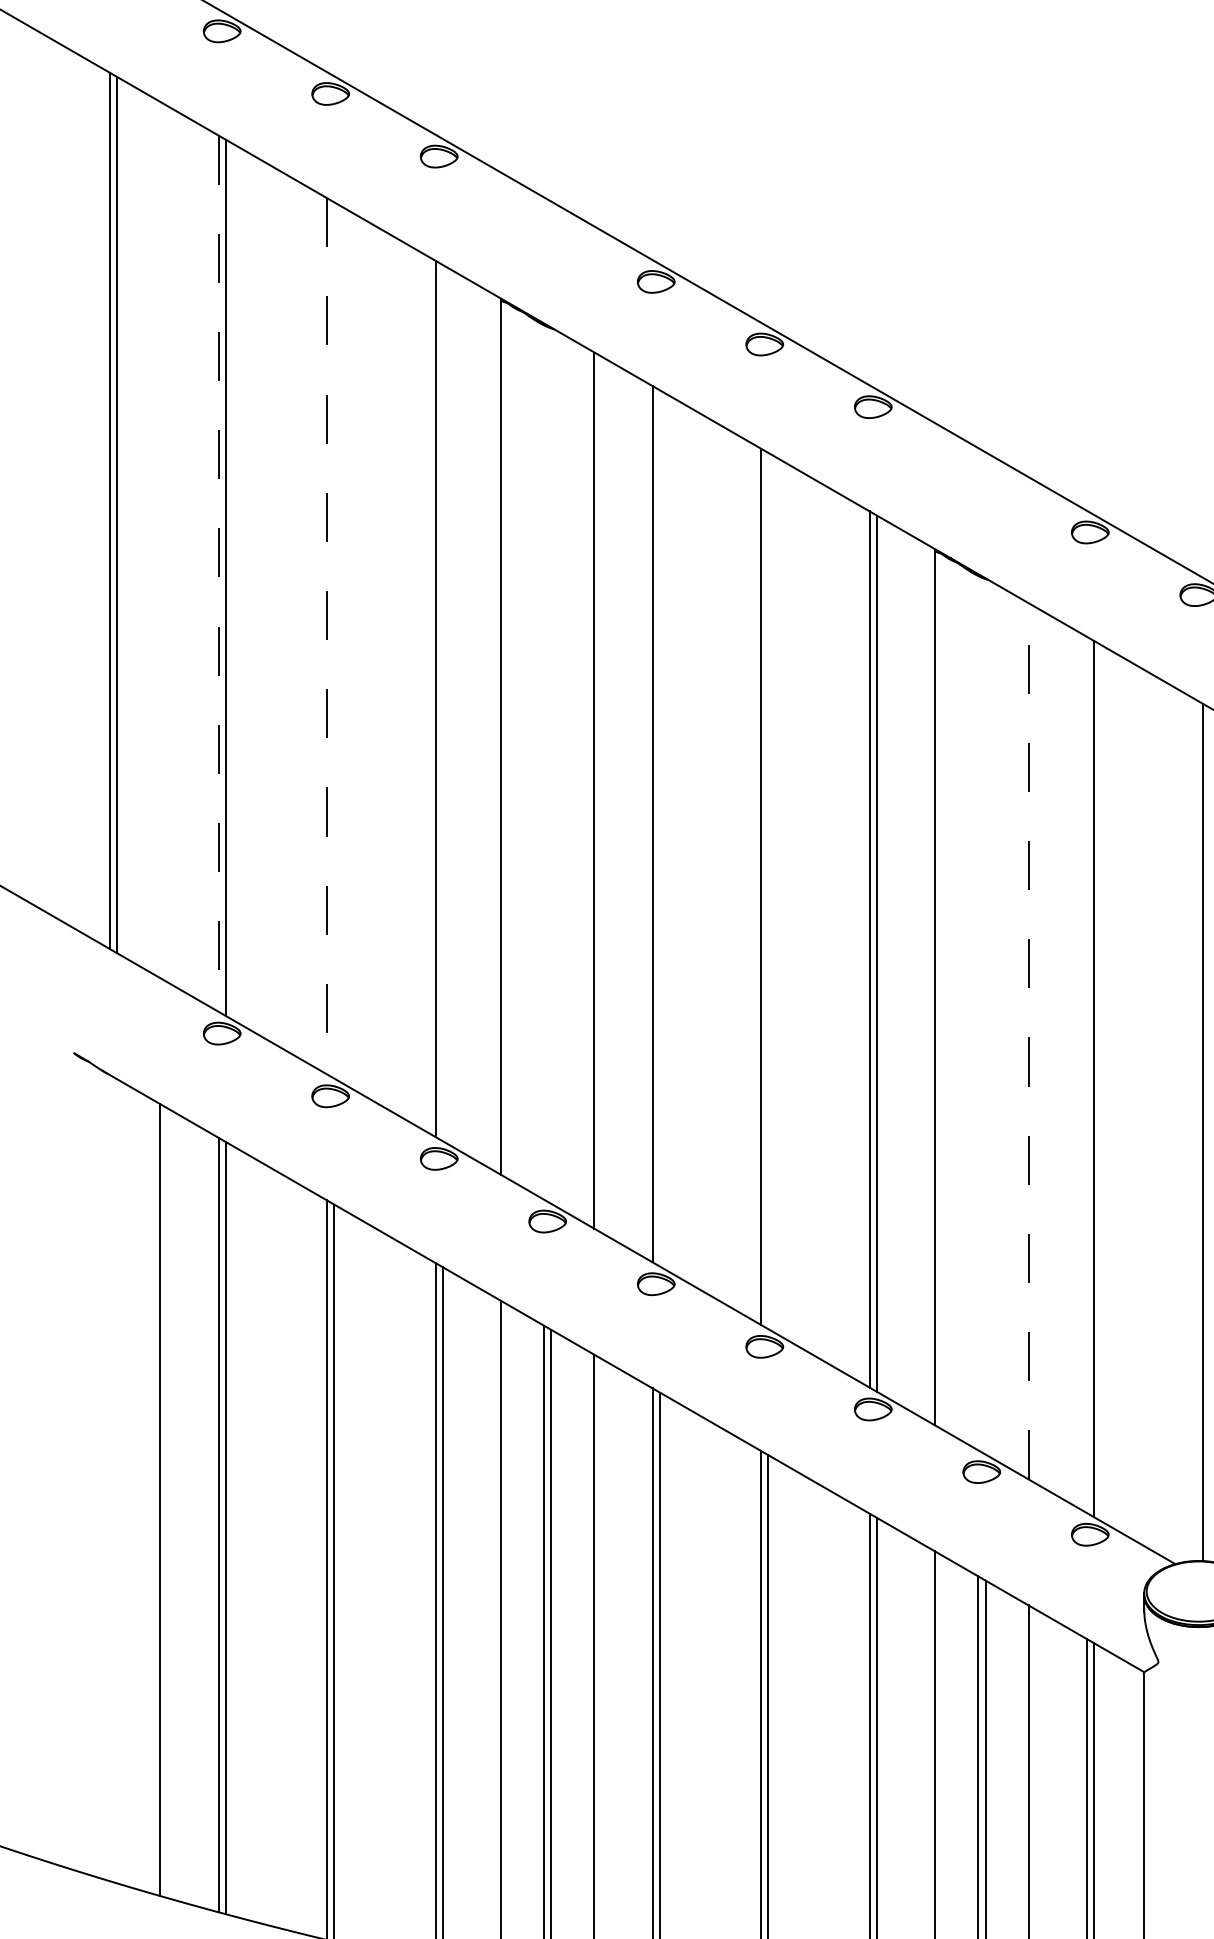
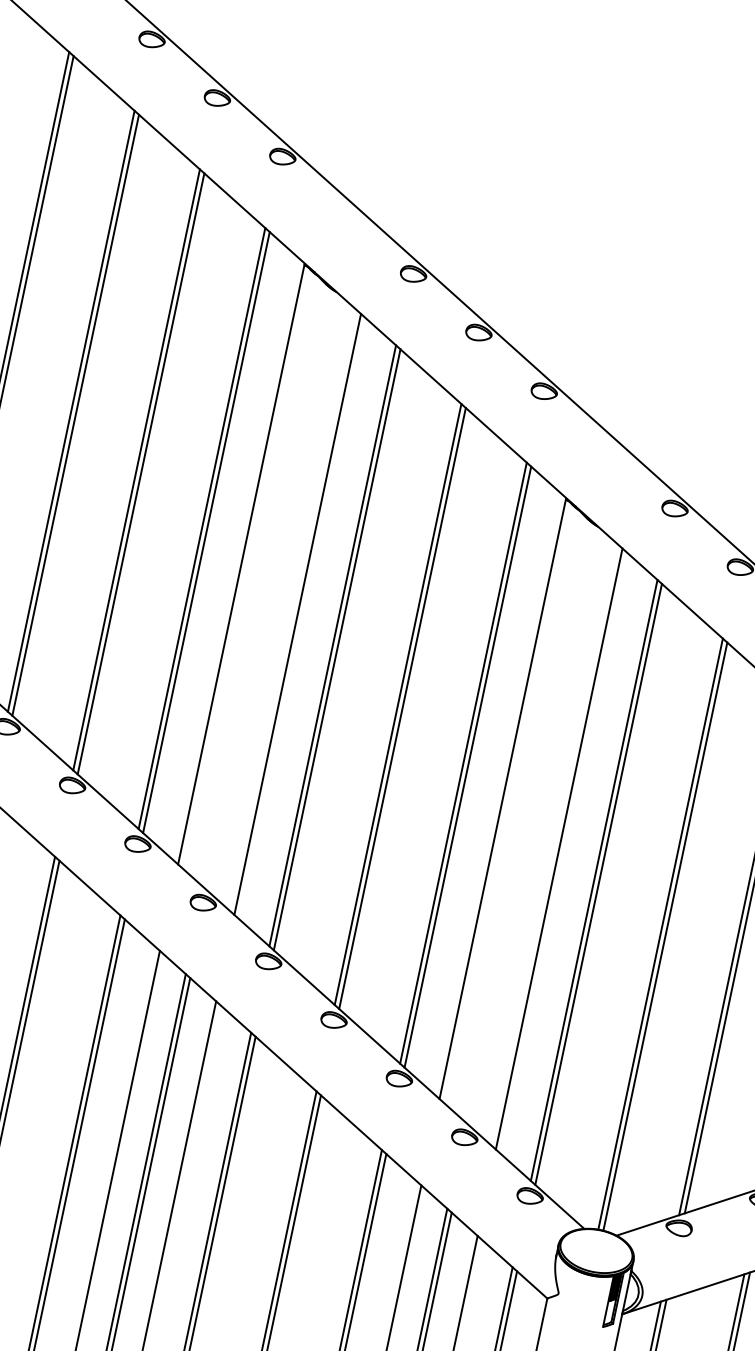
line: (218, 574) -> (71, 411), dashed -> solid
line: (327, 636) -> (136, 470), dashed -> solid
line: (334, 640) -> (141, 473), added
line: (442, 703) -> (206, 532), added
line: (659, 828) -> (336, 649), added
line: (768, 890) -> (402, 708), added
line: (1028, 1040) -> (559, 848), dashed -> solid
line: (1086, 1074) -> (594, 880), added
line: (1195, 1130) -> (660, 934), added

